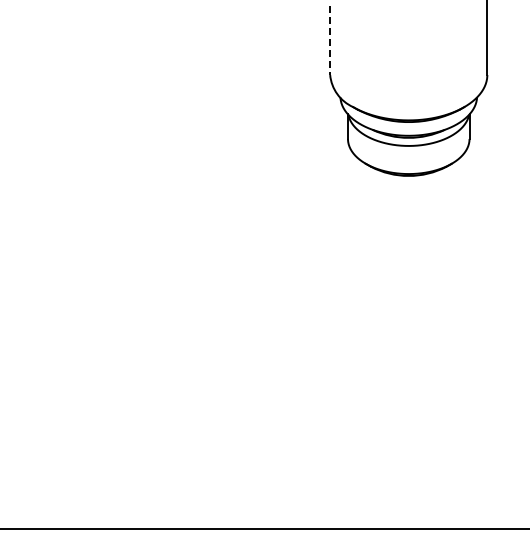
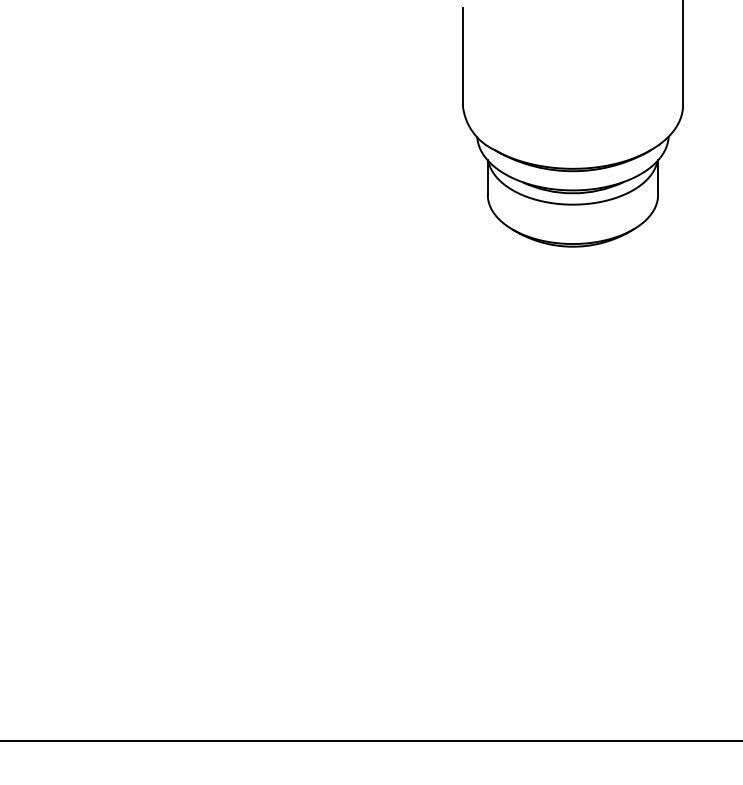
line: (330, 40) -> (463, 56), dashed -> solid

